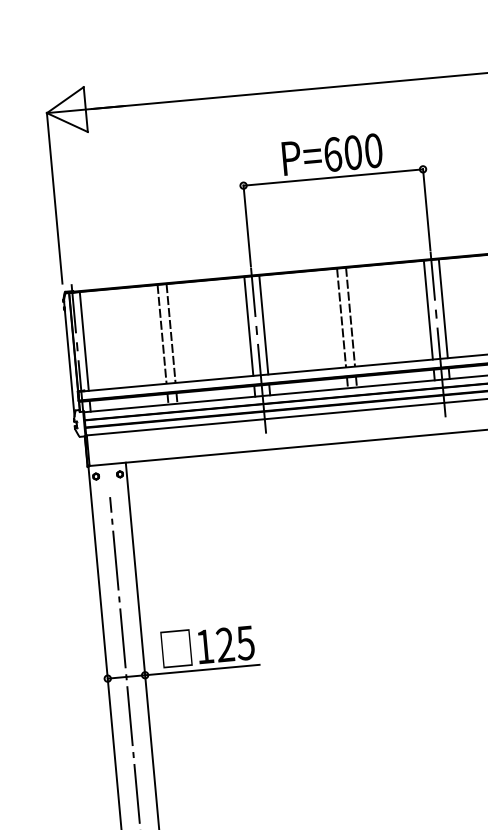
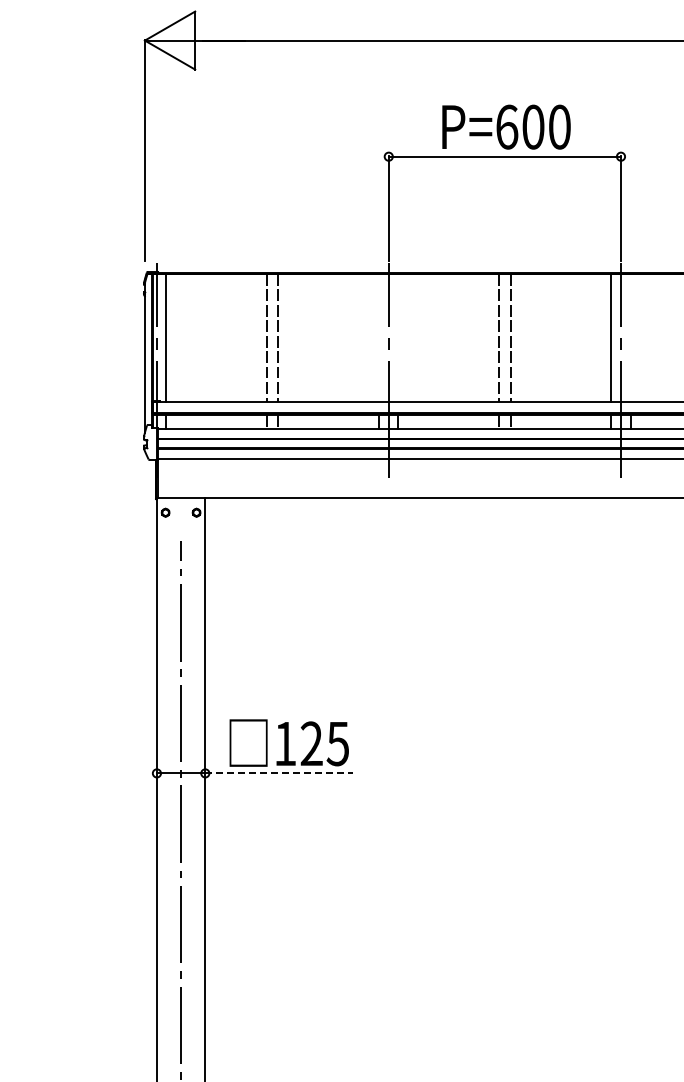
line: (443, 308) -> (630, 337), removed
line: (263, 324) -> (398, 337), removed
line: (249, 326) -> (379, 337), removed
line: (202, 670) -> (279, 773), solid -> dashed

